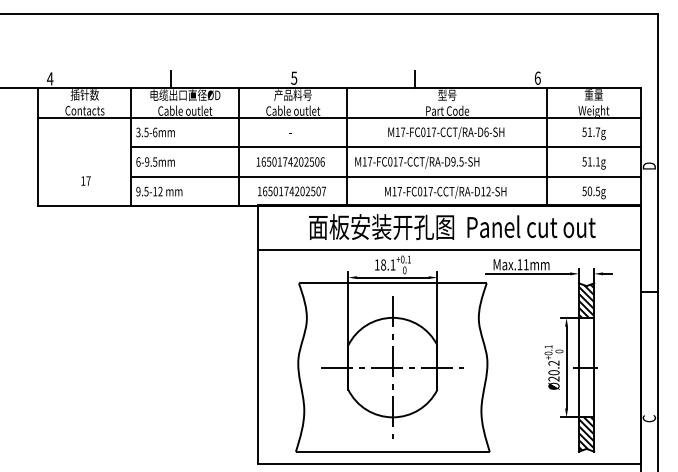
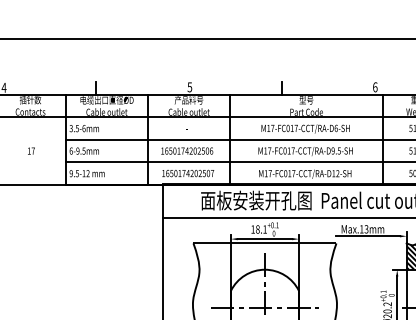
text: (417, 162) -> (305, 151), moved
text: (85, 180) -> (30, 150), moved
text: (525, 264) -> (365, 229), Max.11mm -> Max.13mm

